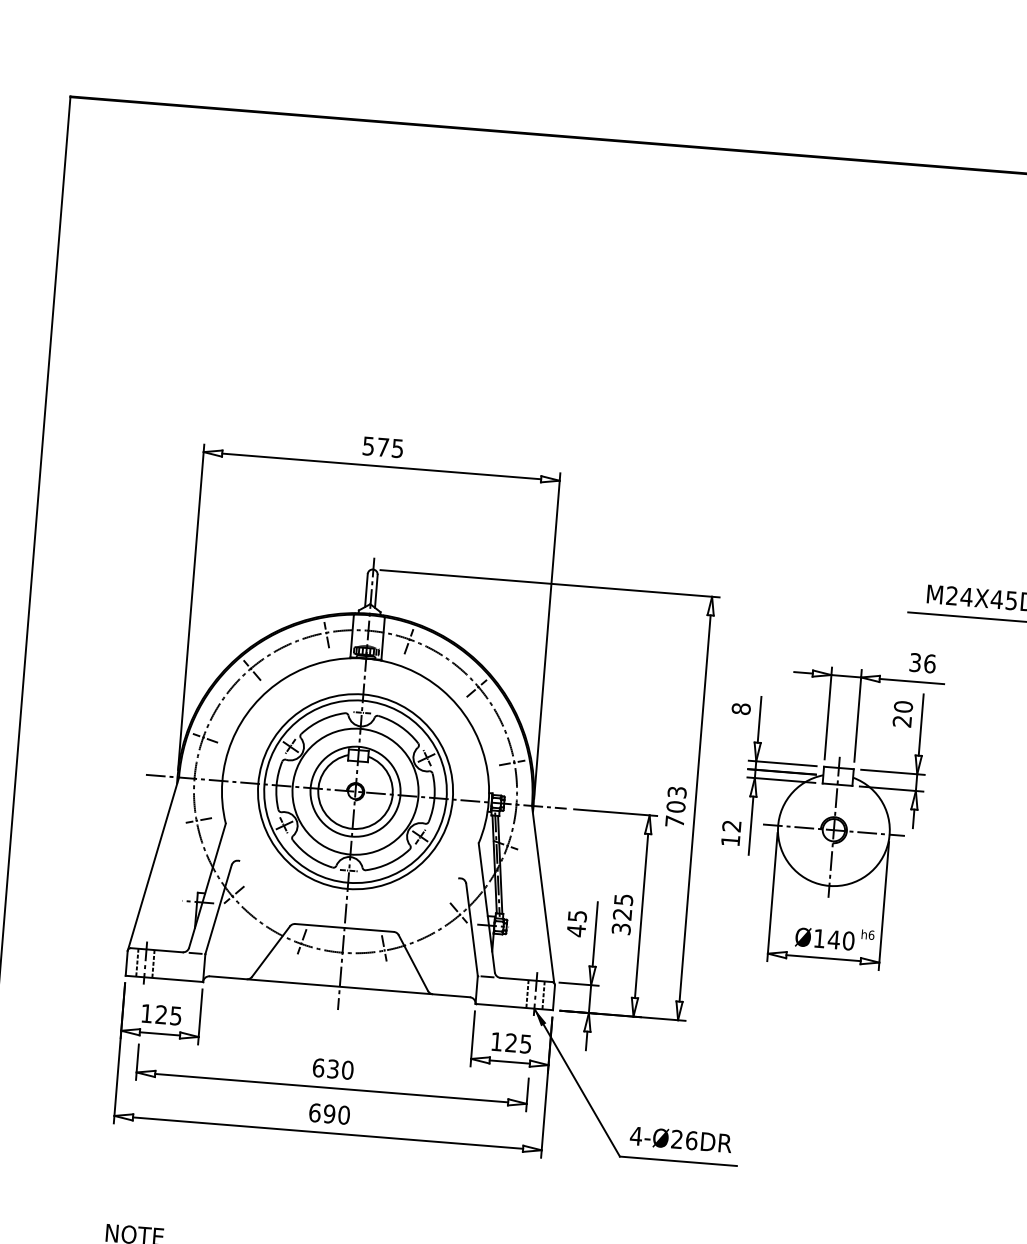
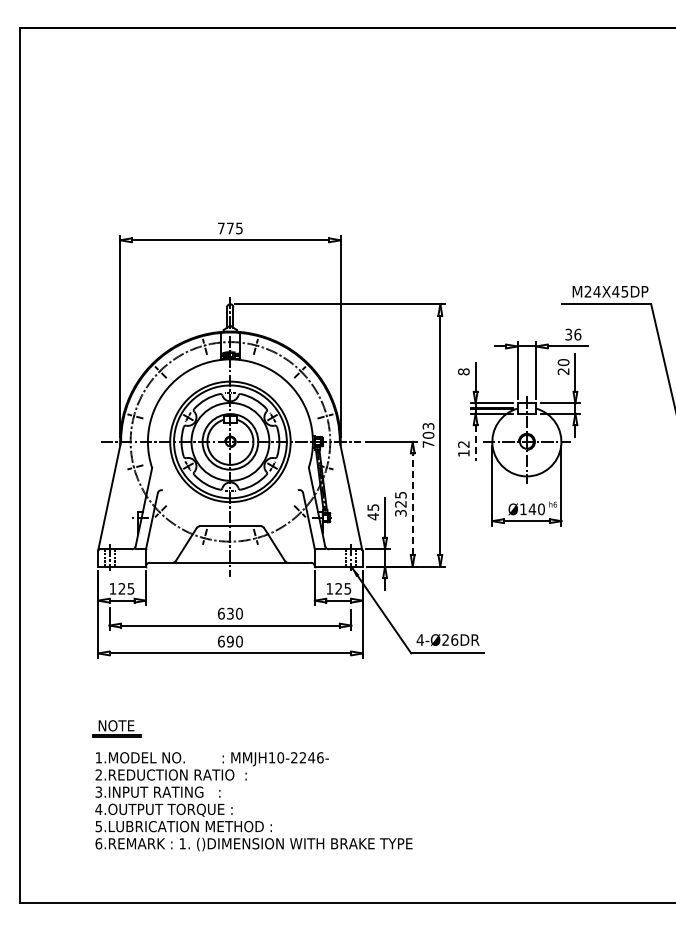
text: (368, 446) -> (221, 228), 575 -> 775
line: (750, 826) -> (475, 443), solid -> dashed
line: (641, 916) -> (412, 504), solid -> dashed

